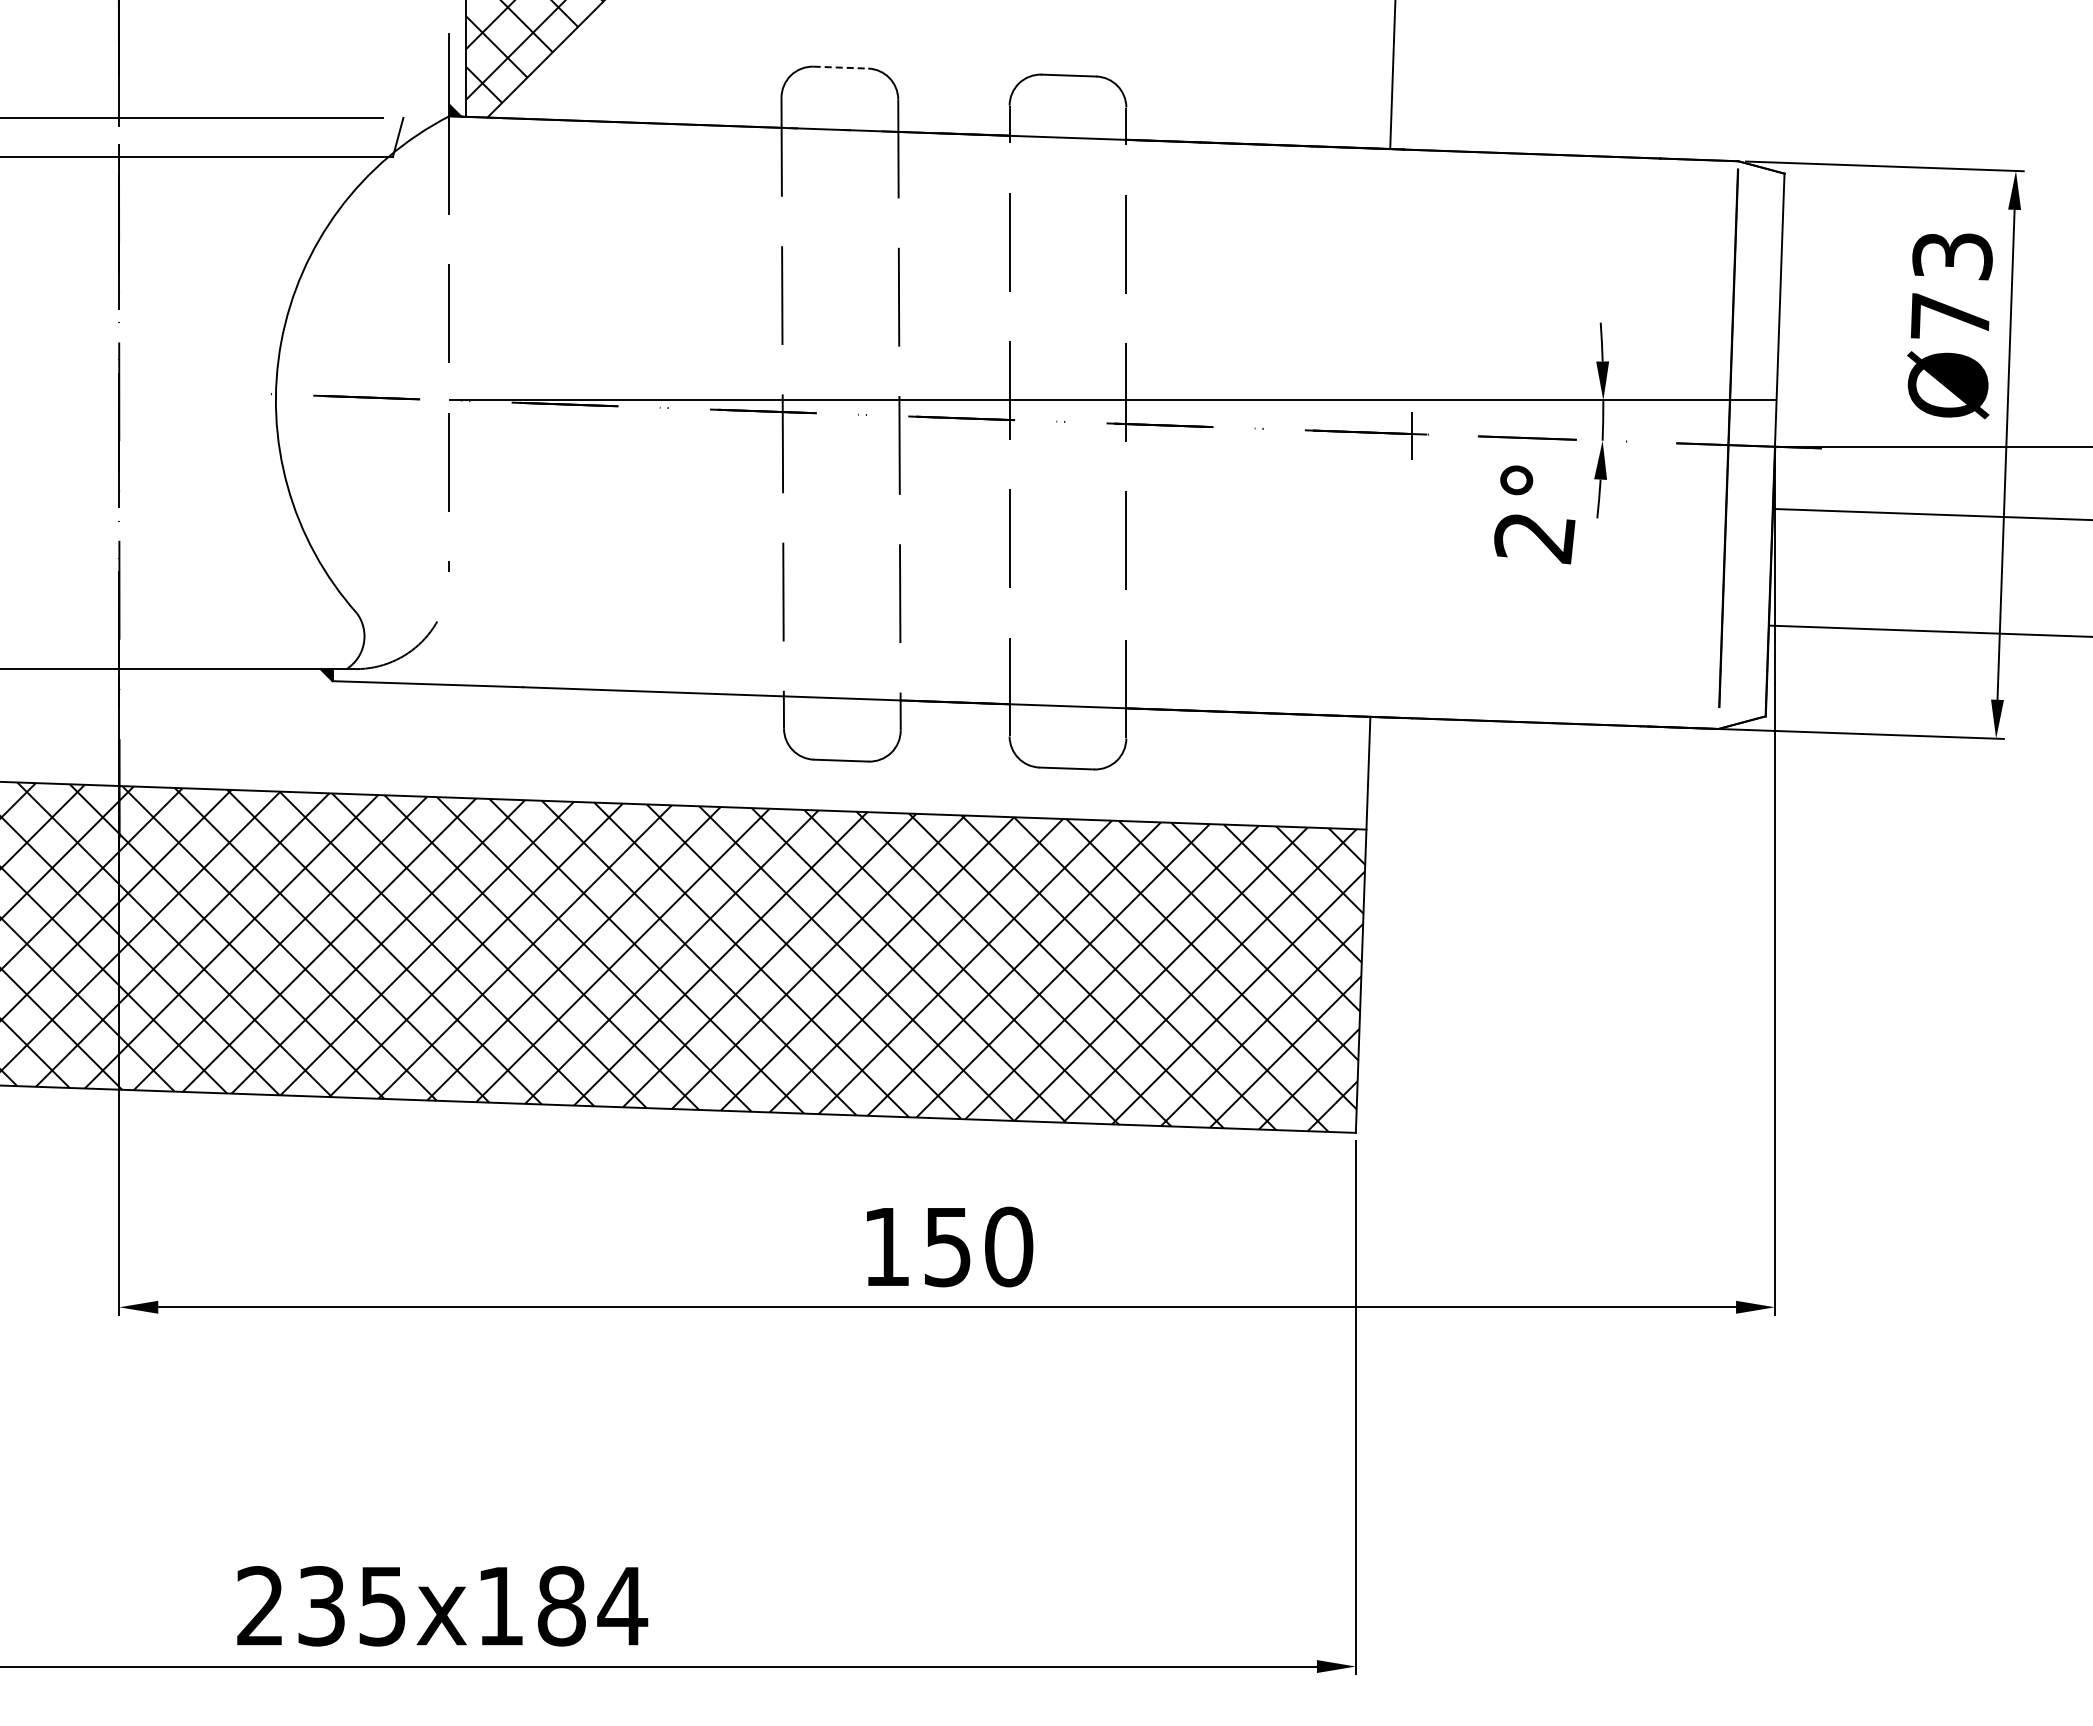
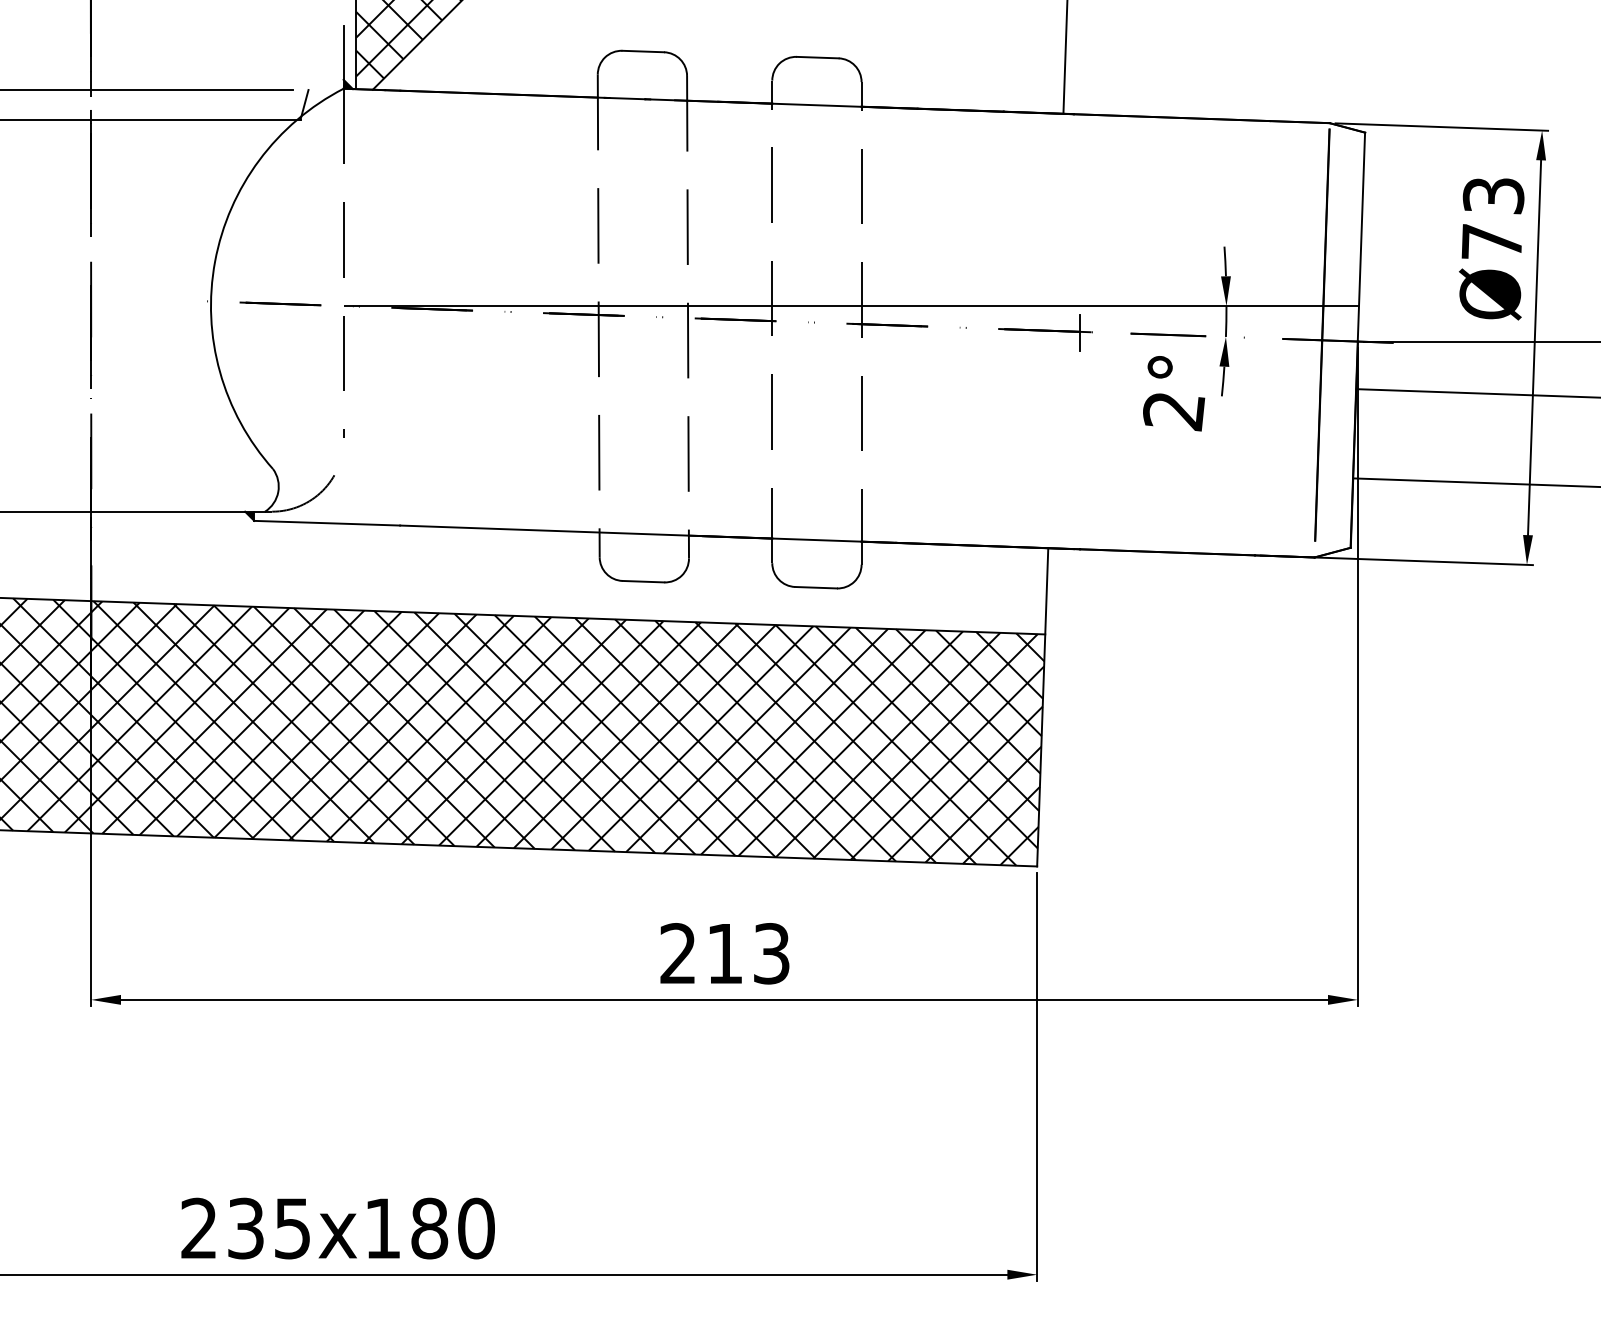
line: (841, 67) -> (643, 51), dashed -> solid
text: (948, 1246) -> (725, 953), 150 -> 213
text: (622, 1606) -> (476, 1228), 235x184 -> 235x180

